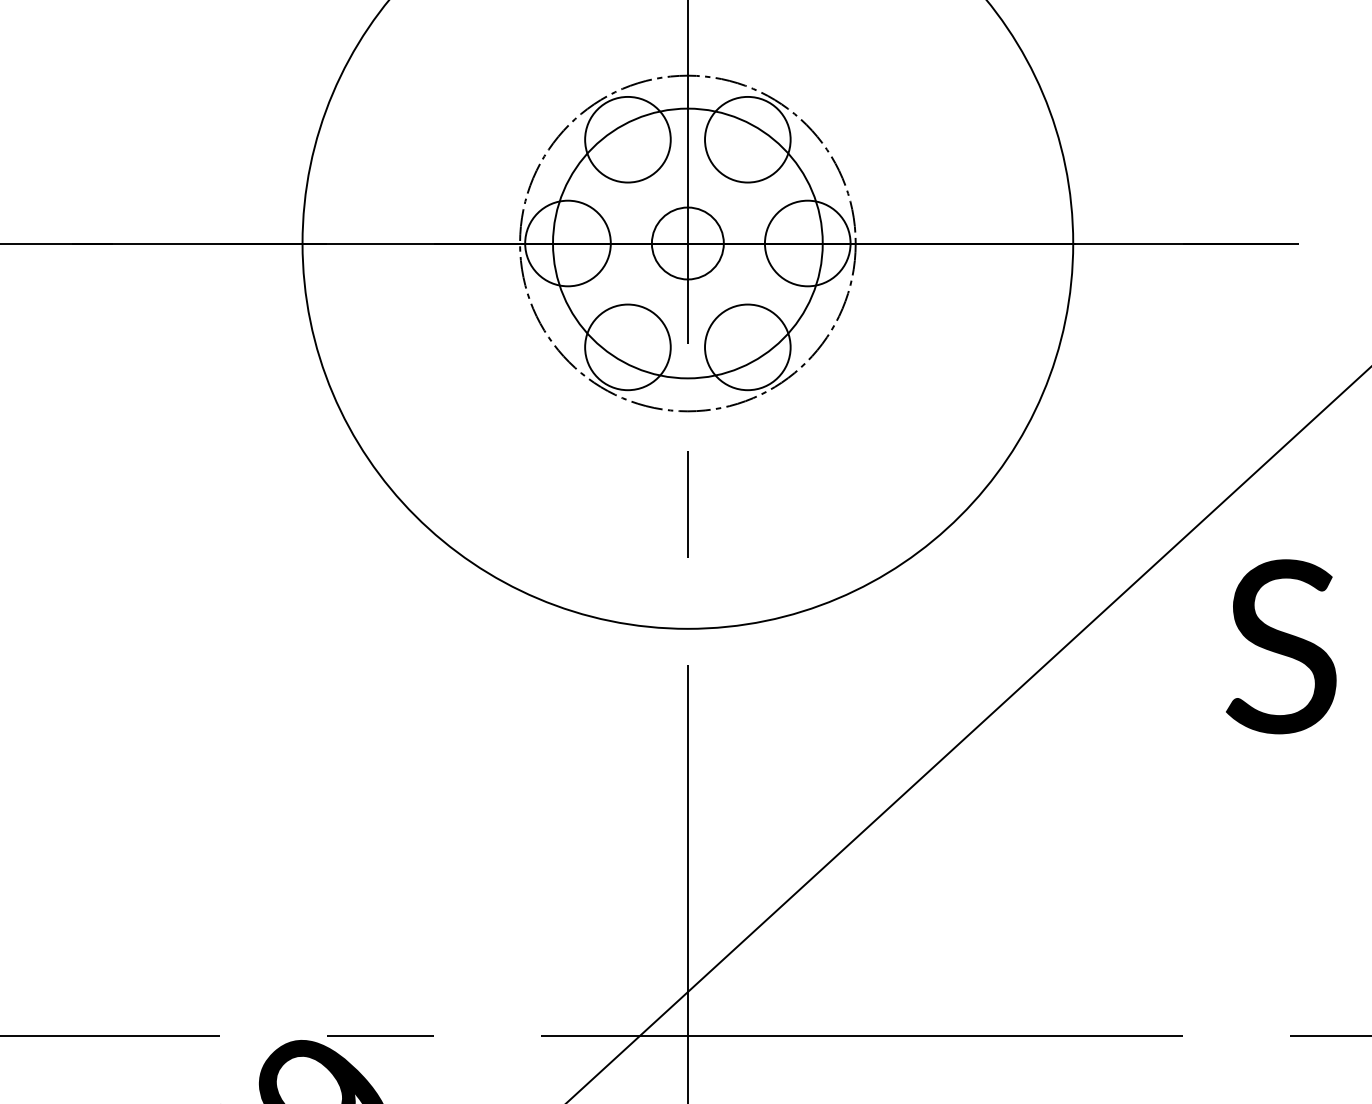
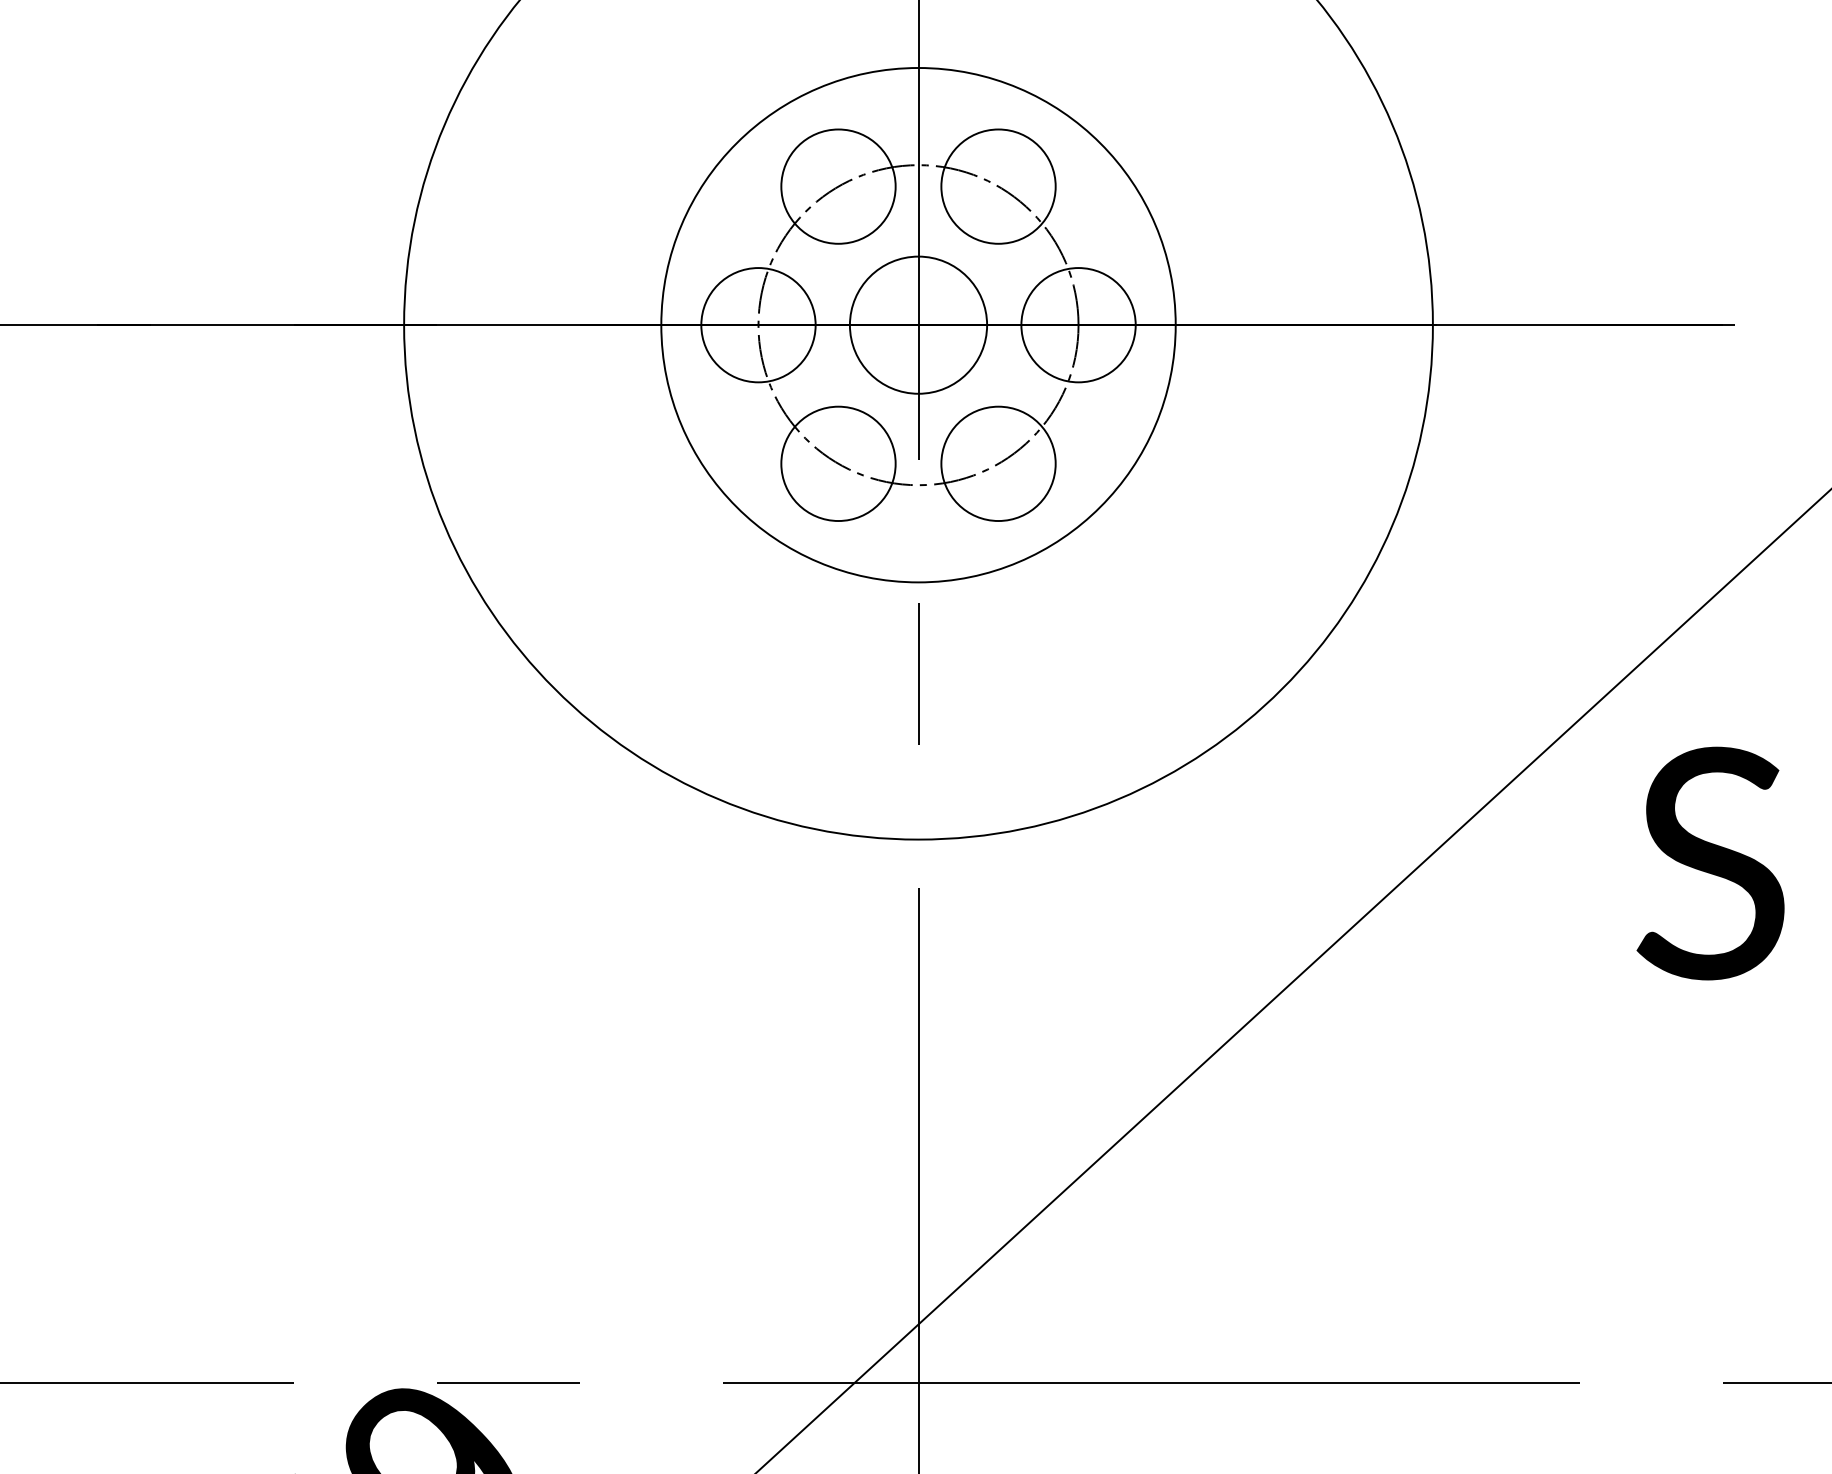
circle: (687, 242) -> (918, 324), size x1.43
circle: (687, 243) -> (918, 325), size x0.71
circle: (687, 243) -> (918, 325), size x1.43

